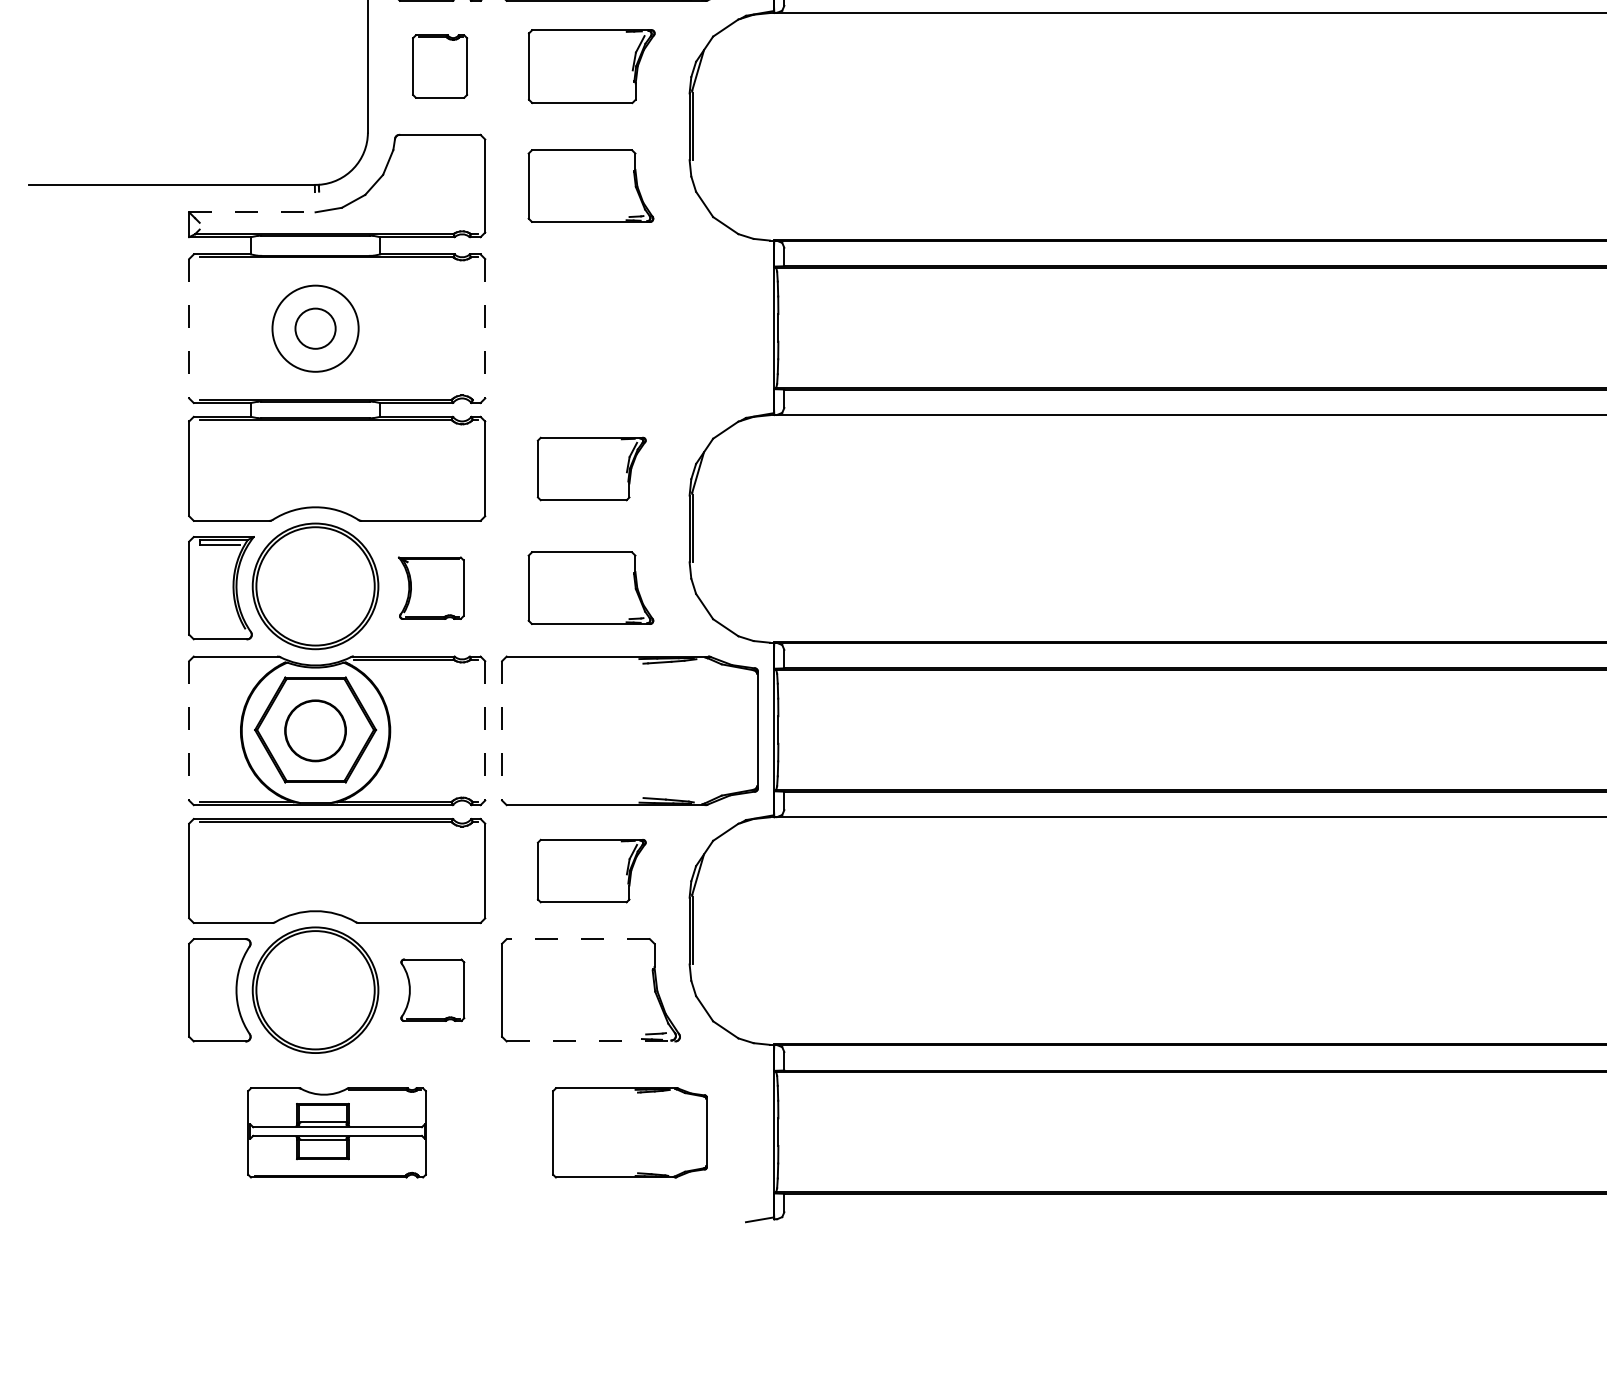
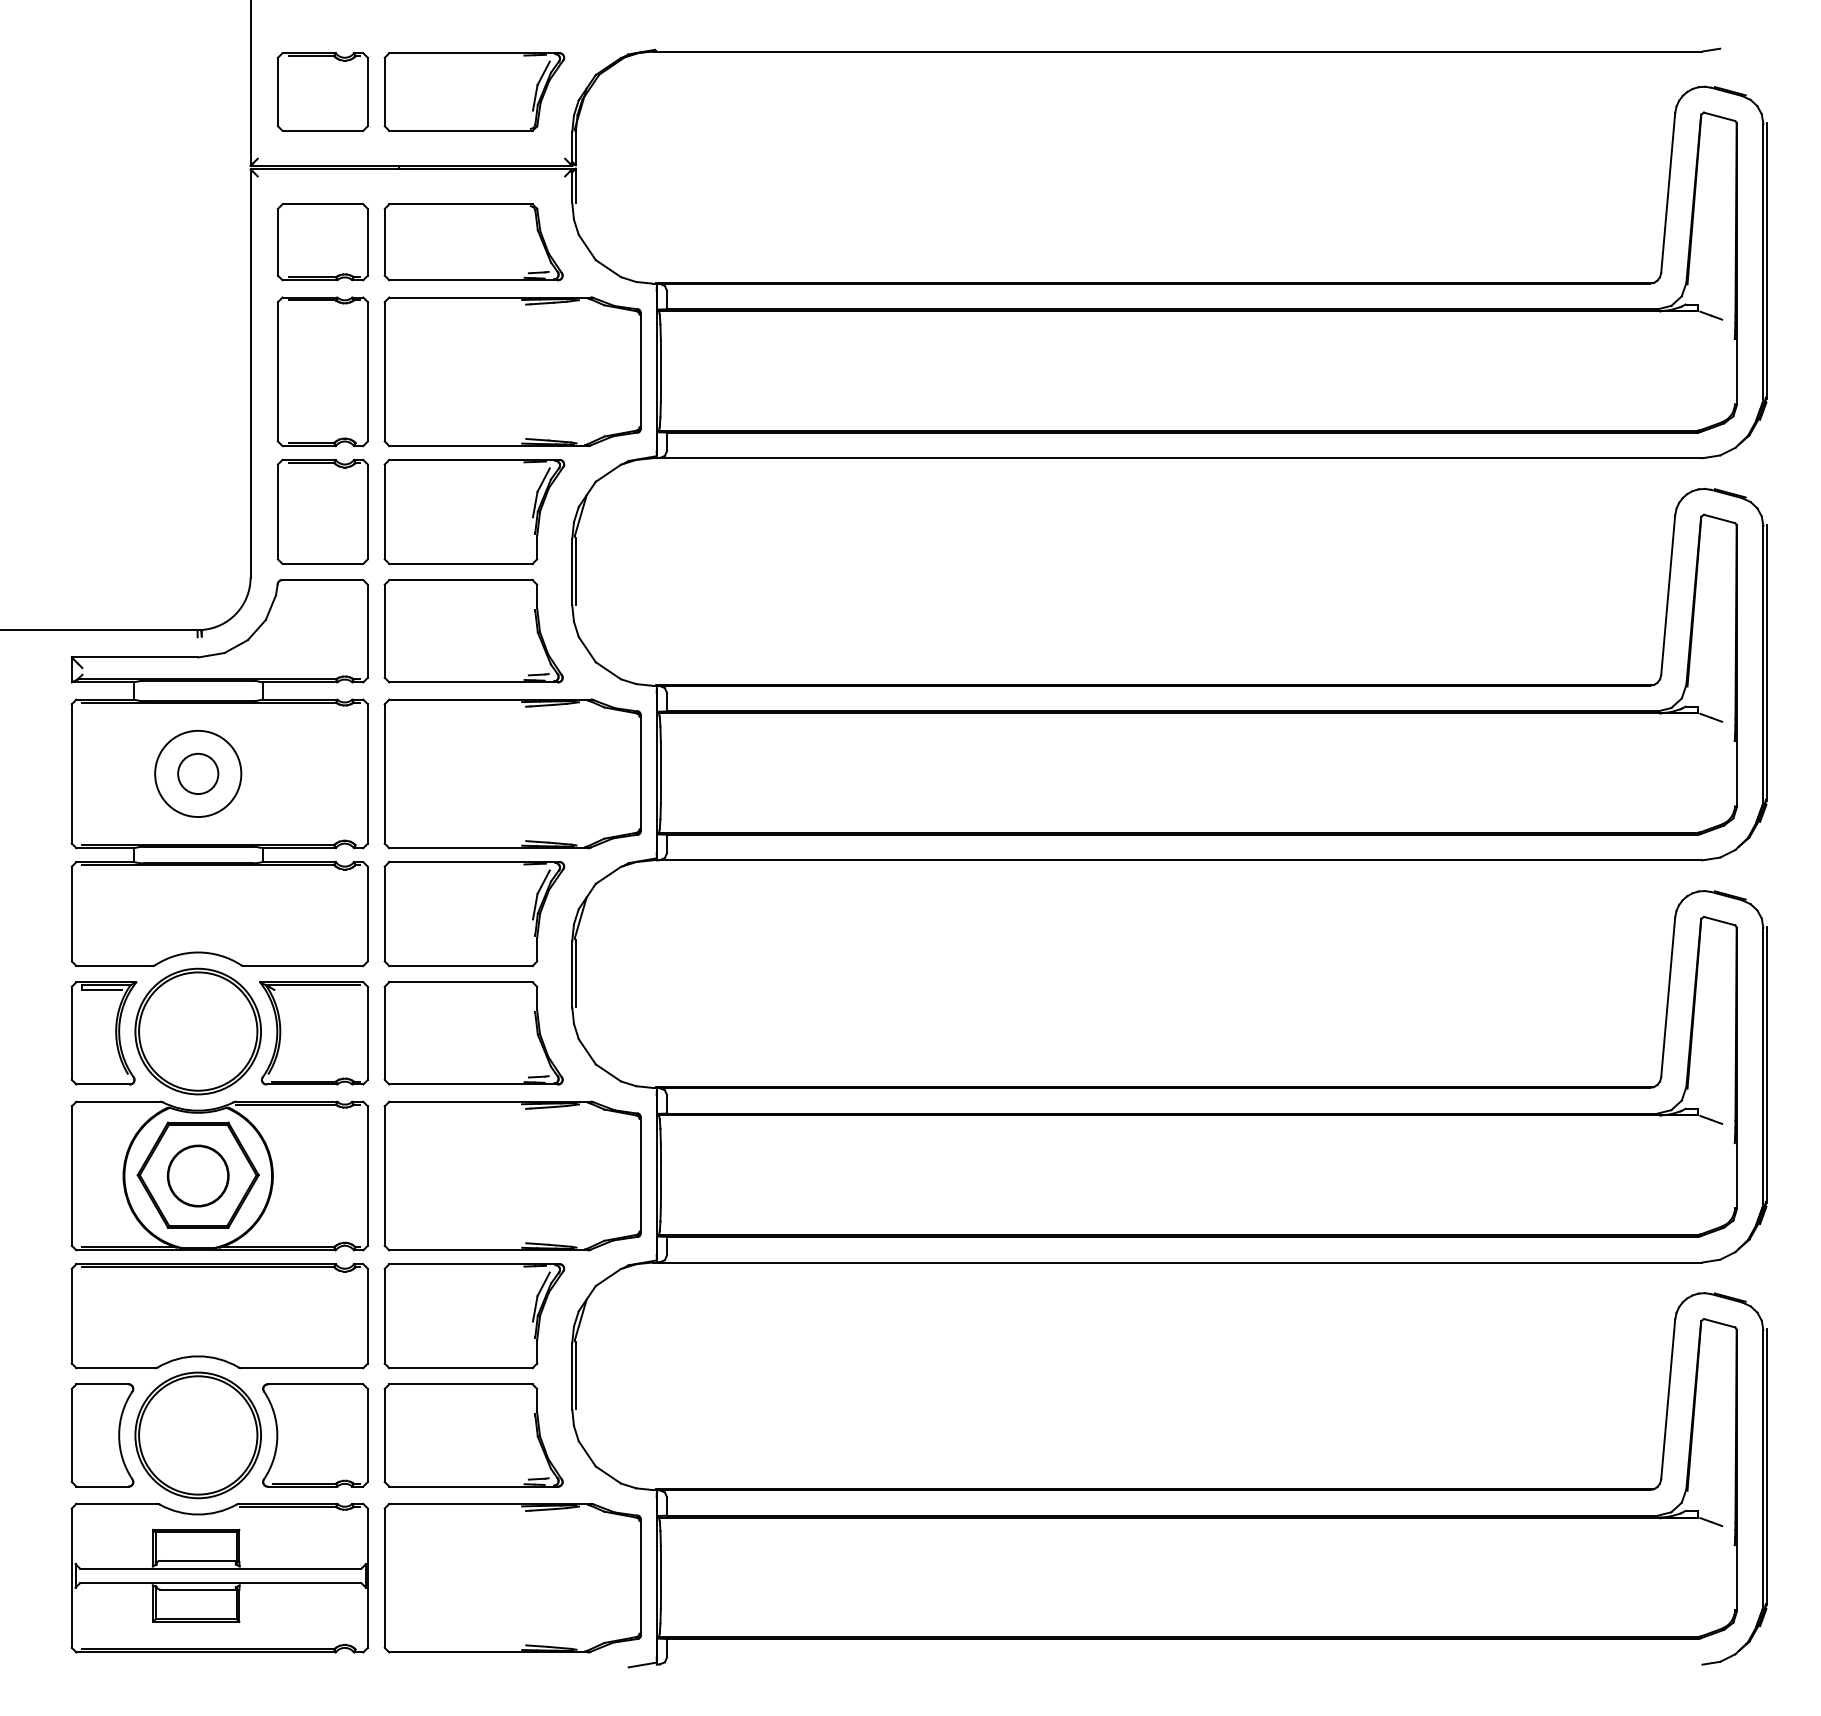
part: (439, 66) -> (322, 511), size x1.67
part: (591, 66) -> (474, 511), size x1.43
part: (590, 186) -> (473, 631), size x1.43
line: (252, 212) -> (135, 657), dashed -> solid
line: (188, 328) -> (71, 773), dashed -> solid
line: (484, 328) -> (367, 773), dashed -> solid
part: (629, 328) -> (512, 773), added
part: (591, 469) -> (474, 914), size x1.67
part: (430, 588) -> (313, 1033), size x1.67
part: (590, 588) -> (473, 1033), size x1.43
line: (188, 731) -> (71, 1176), dashed -> solid
line: (484, 731) -> (367, 1176), dashed -> solid
line: (501, 731) -> (384, 1176), dashed -> solid
part: (591, 871) -> (474, 1316), size x1.67
line: (577, 939) -> (460, 1384), dashed -> solid
part: (432, 990) -> (315, 1435), size x1.67
line: (591, 1041) -> (474, 1486), dashed -> solid
part: (336, 1132) -> (219, 1577), size x1.67
part: (629, 1132) -> (512, 1577), size x1.67

